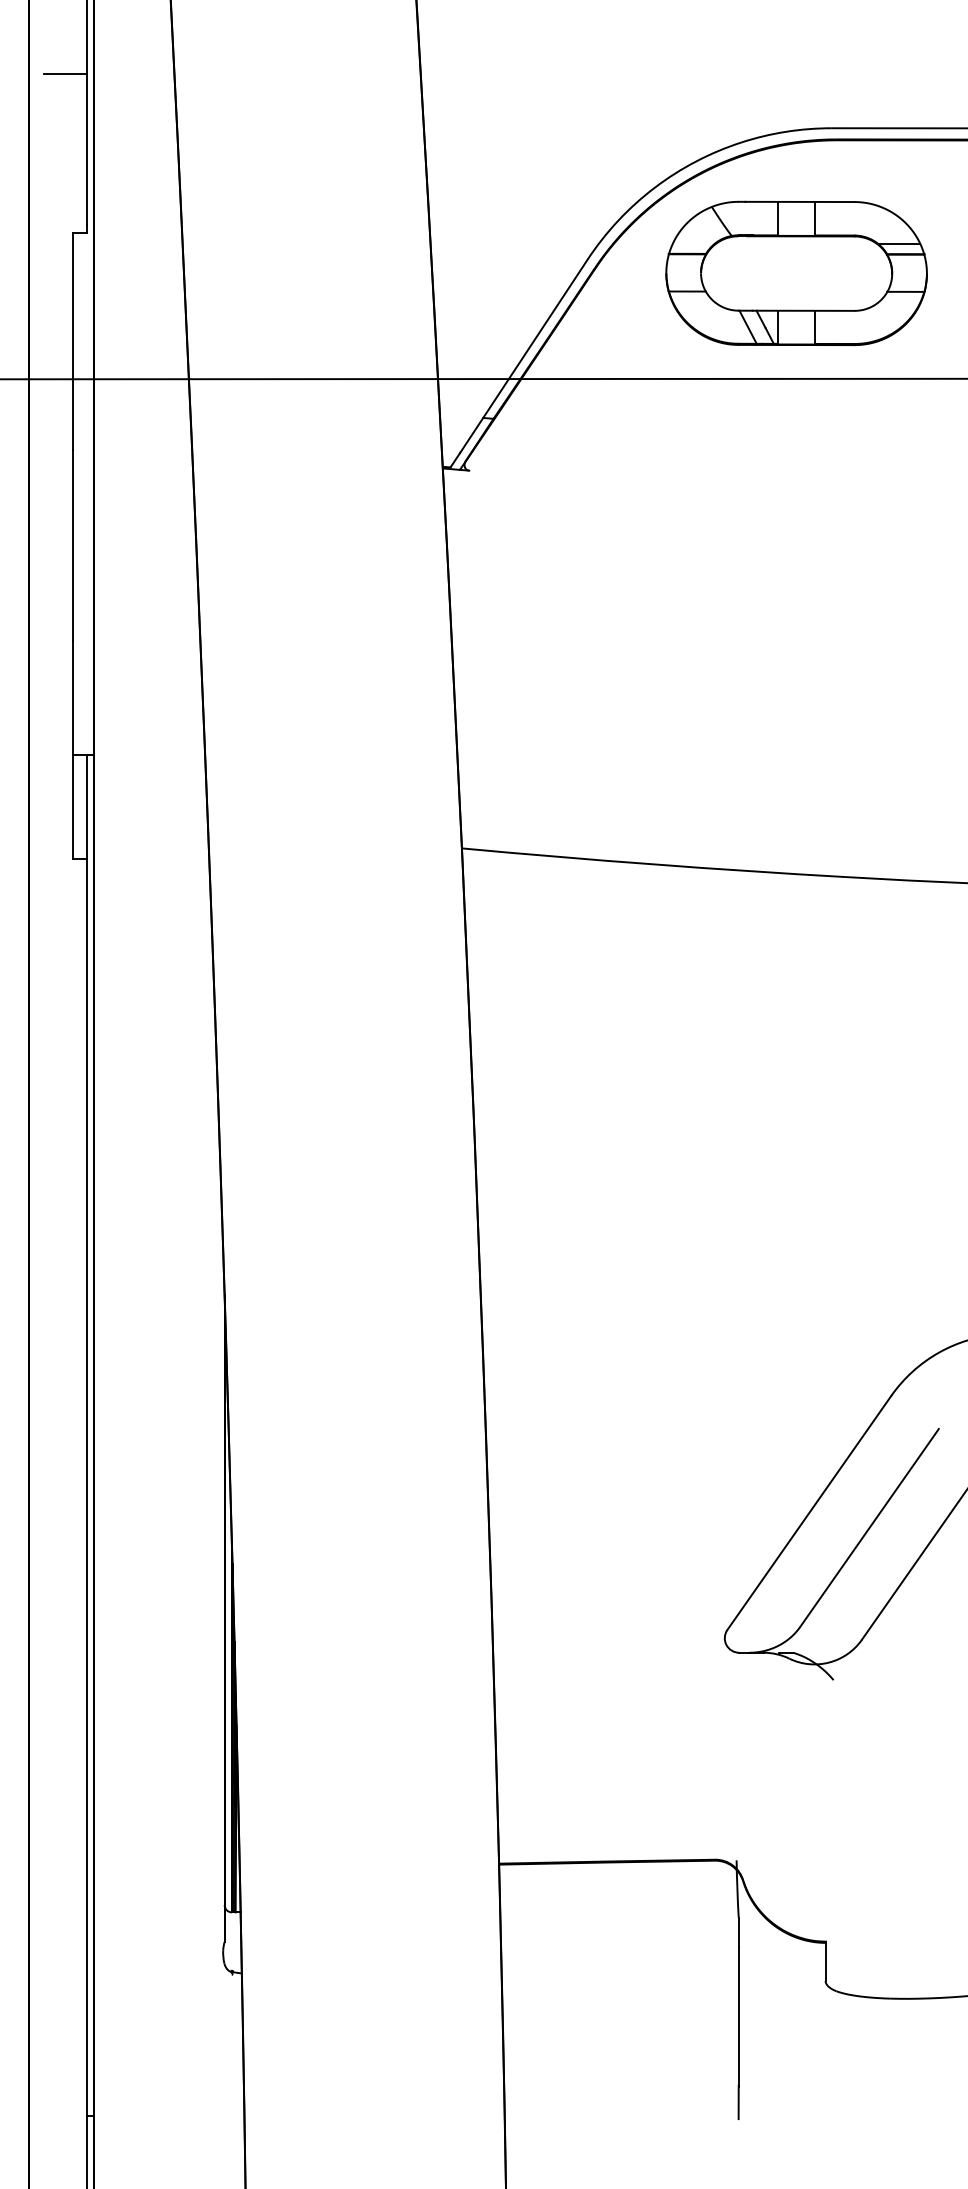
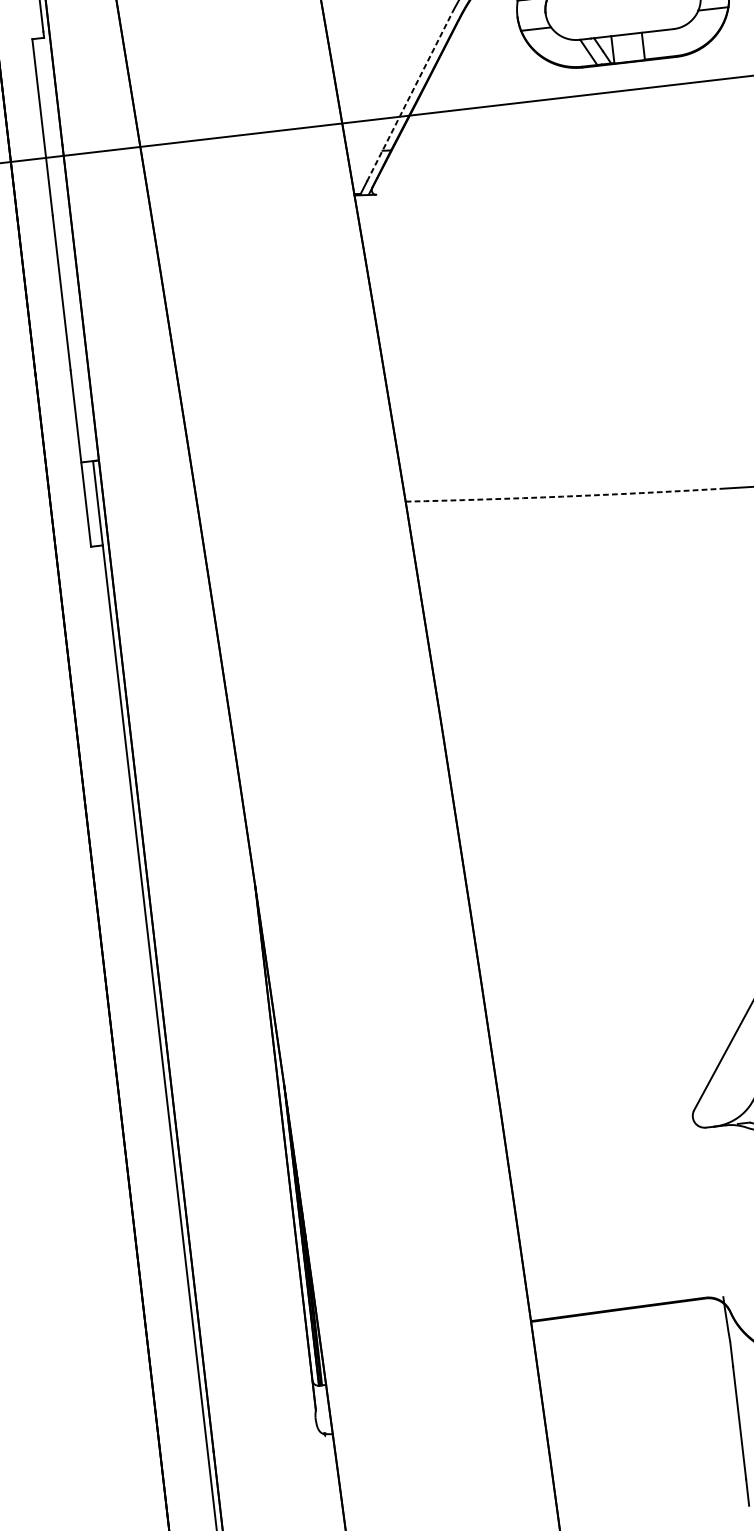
line: (524, 355) -> (410, 96), solid -> dashed
arc: (653, 864) -> (562, 496), solid -> dashed

